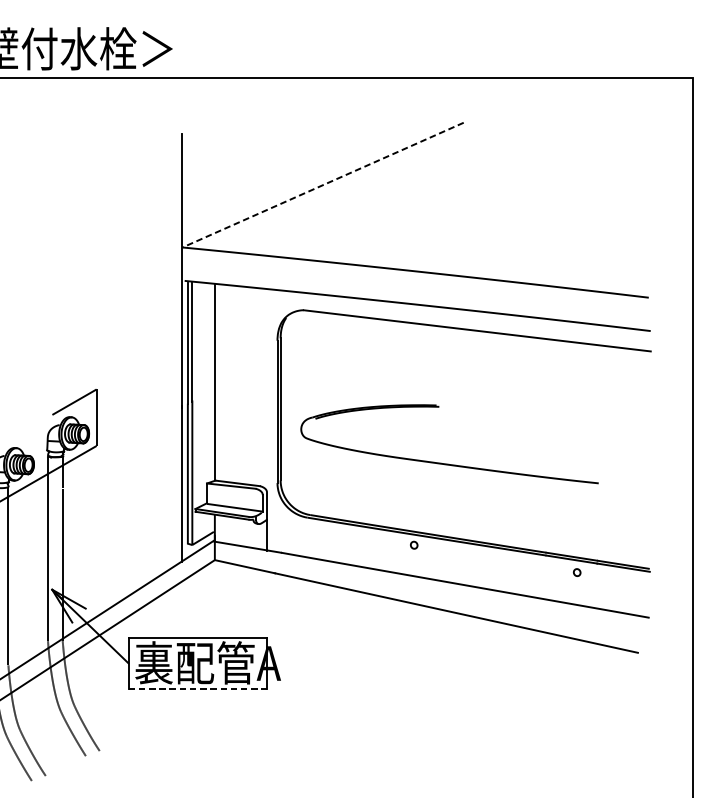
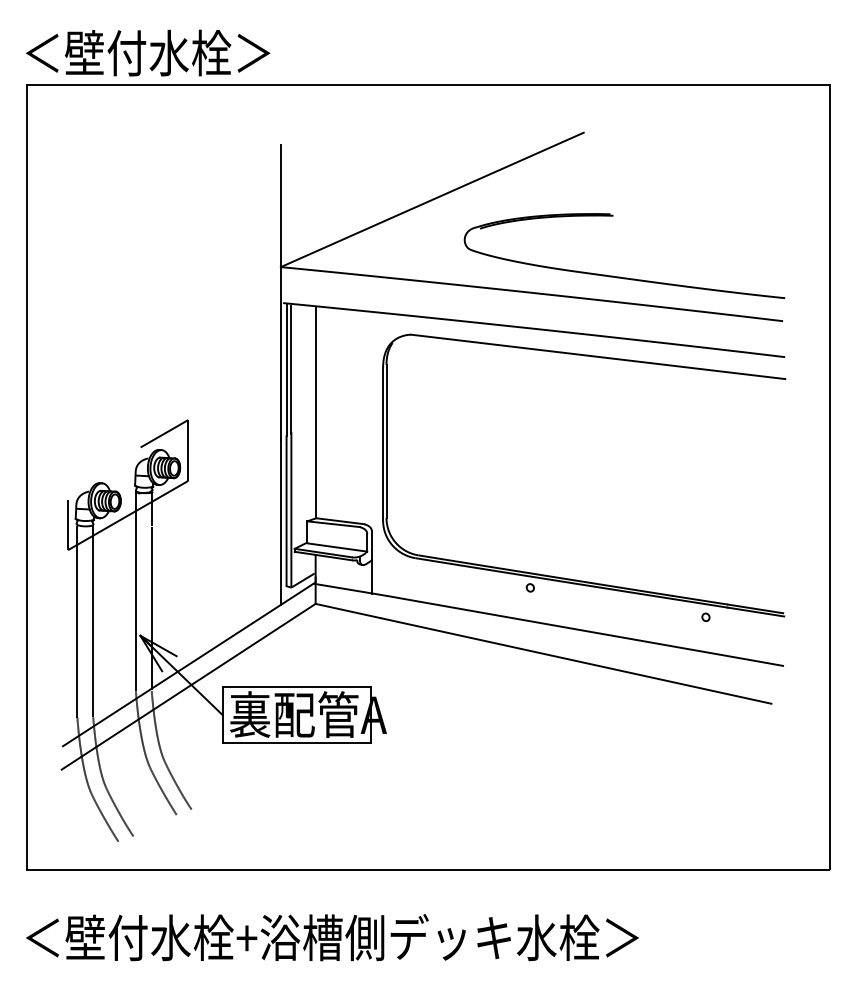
line: (323, 184) -> (432, 199), dashed -> solid
part: (445, 463) -> (620, 276), moved
line: (198, 689) -> (297, 743), dashed -> solid

